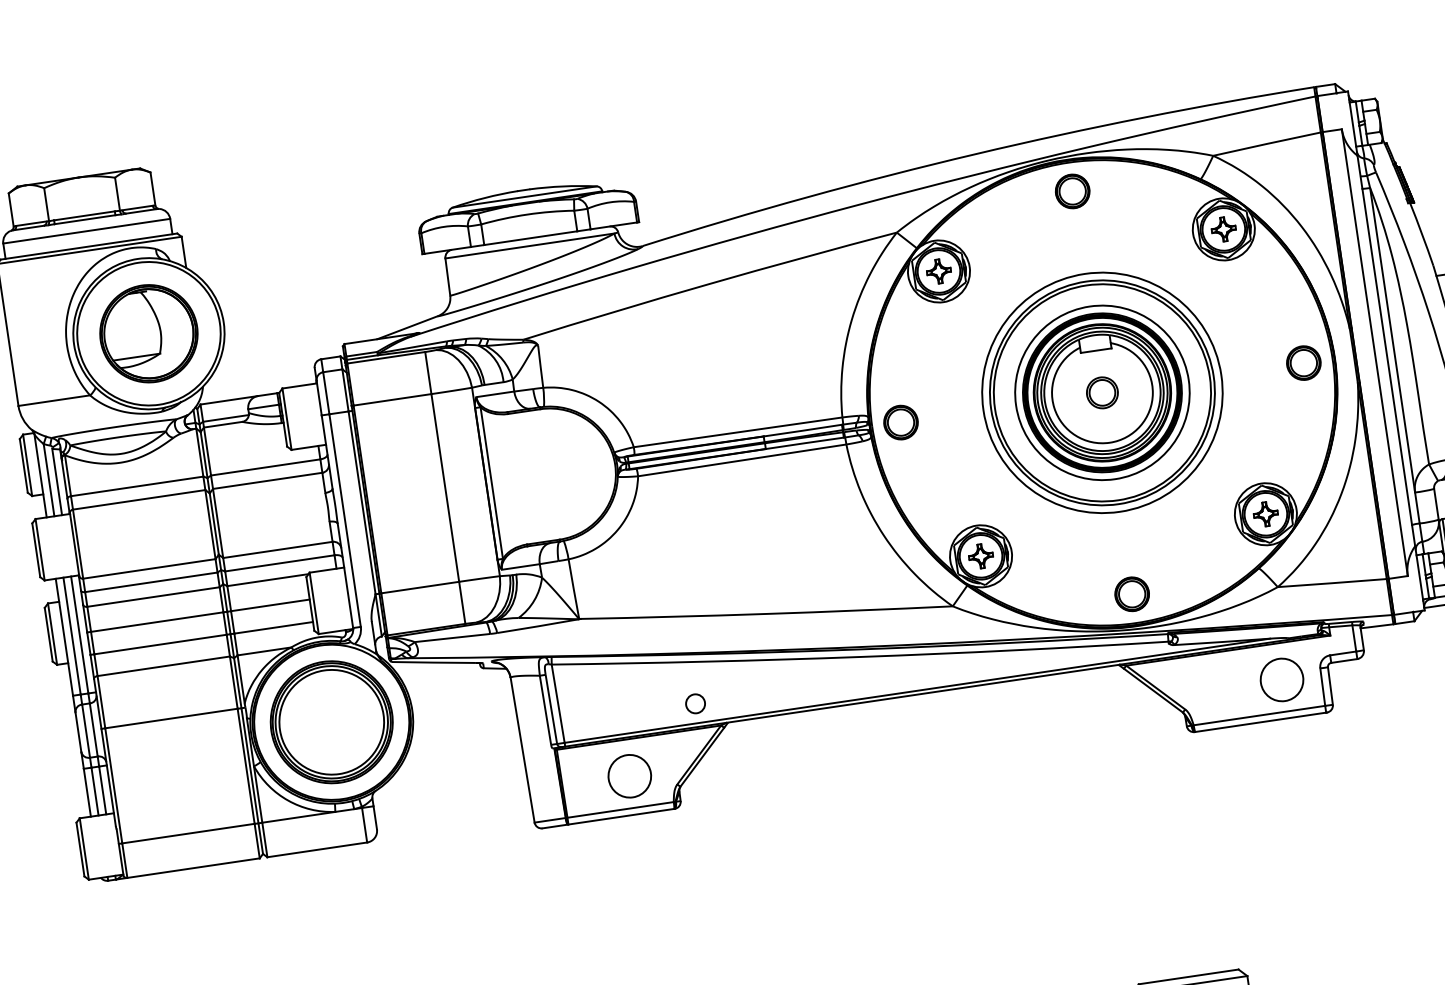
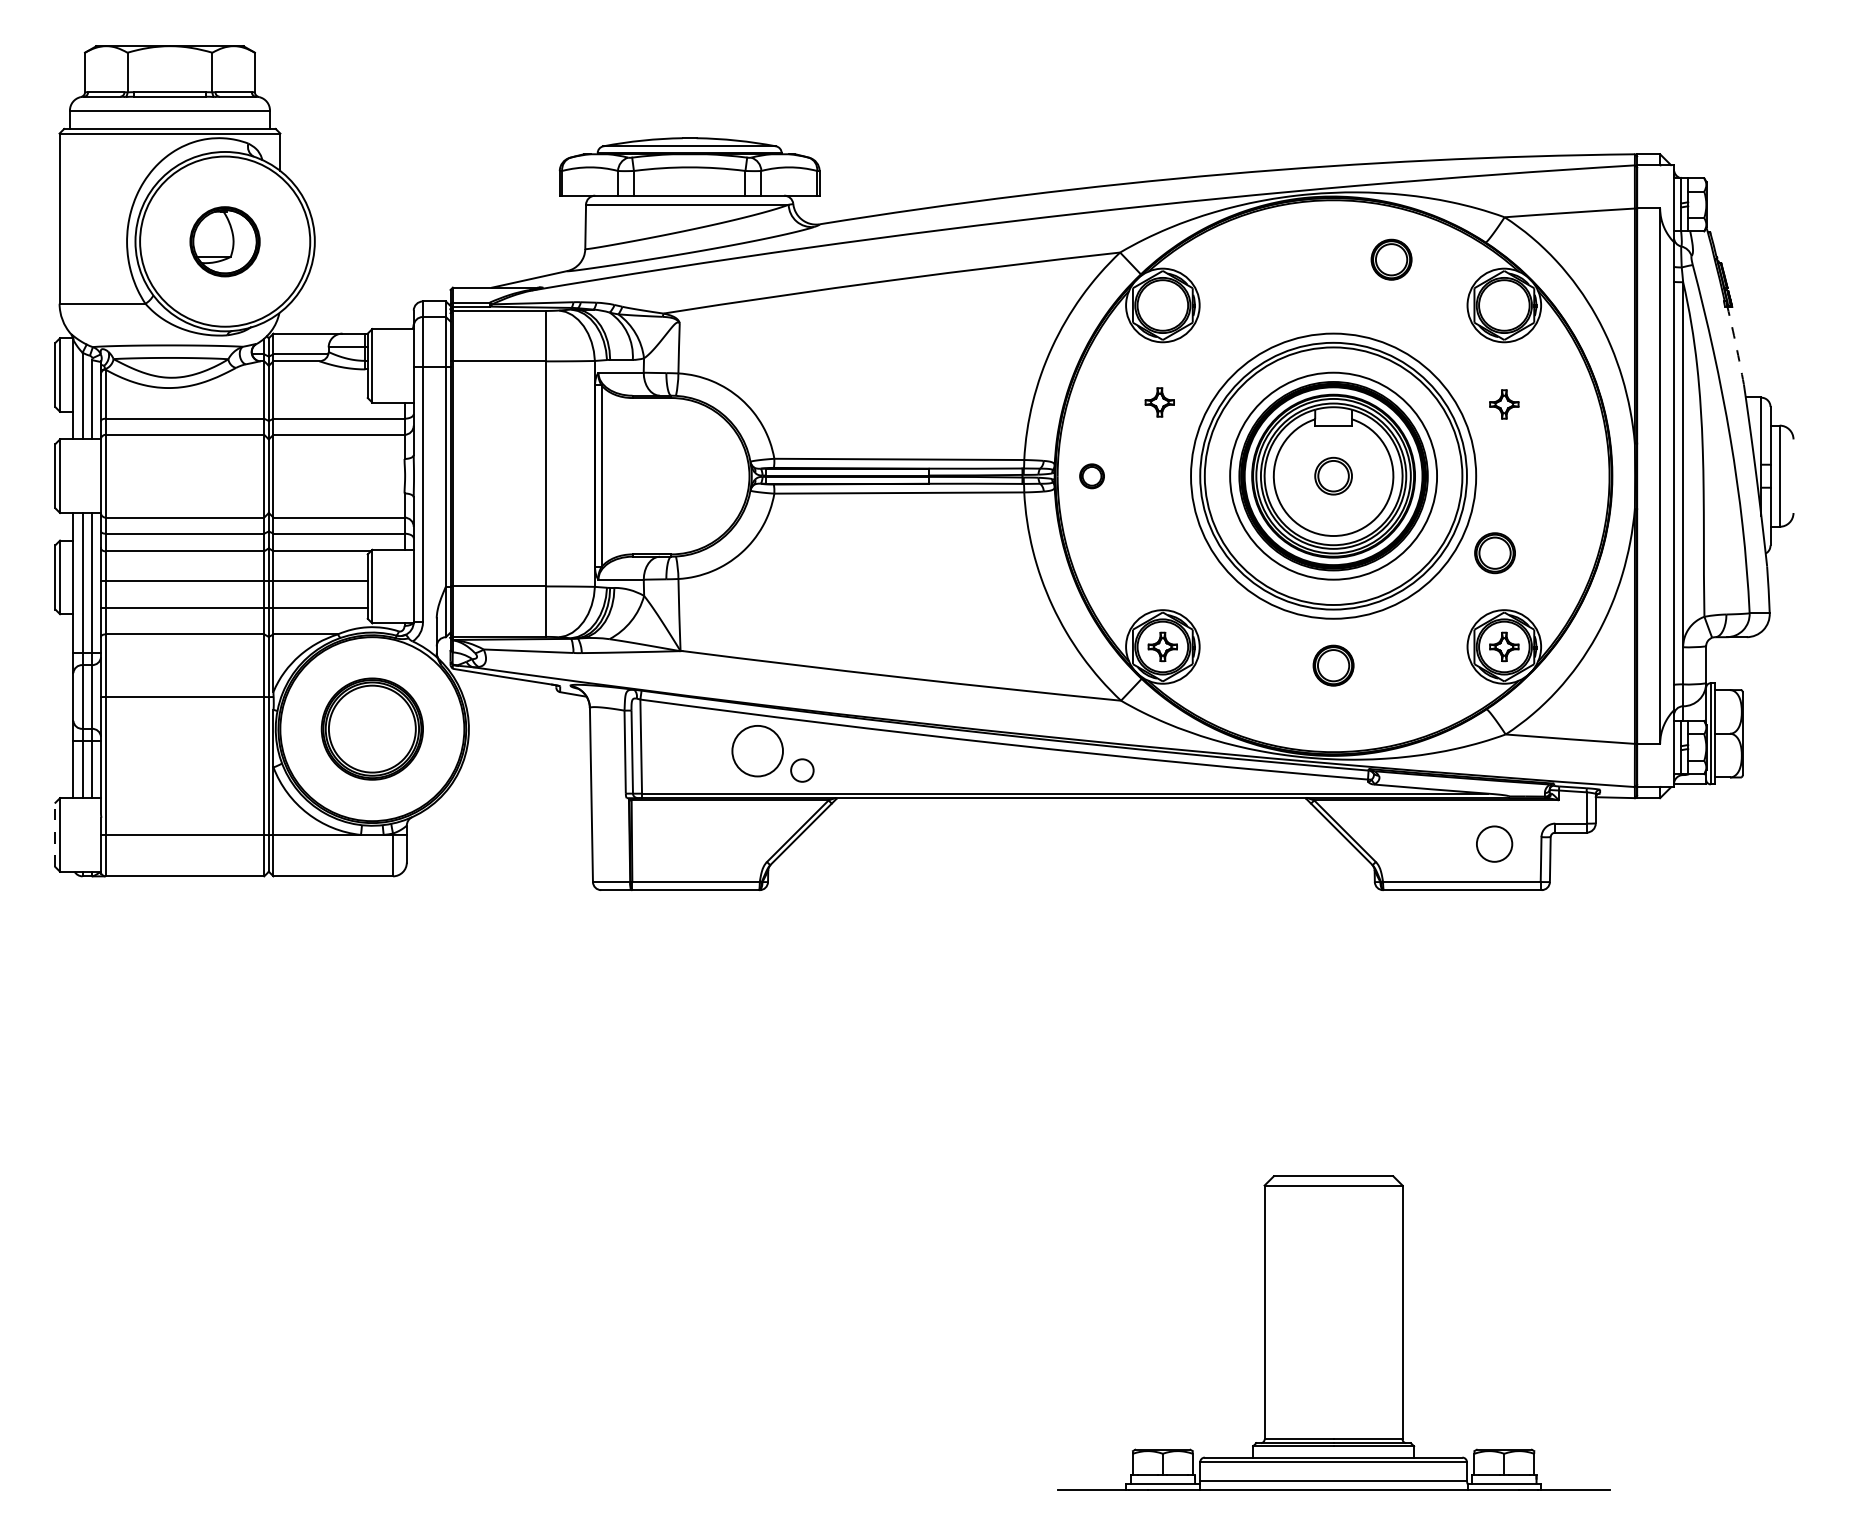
part: (1072, 191) -> (1391, 259), moved
part: (1223, 229) -> (1504, 404), moved
arc: (1422, 234) -> (1736, 345), solid -> dashed
part: (938, 271) -> (1159, 402), moved
part: (148, 333) -> (224, 241), size x0.6
part: (1303, 363) -> (1494, 553), moved
part: (900, 422) -> (1091, 476), size x0.6
part: (1132, 594) -> (1333, 665), moved
circle: (1281, 679) -> (1494, 843), size x0.7
part: (331, 721) -> (372, 728), size x0.7
circle: (629, 776) -> (757, 751), moved
line: (80, 849) -> (55, 834), solid -> dashed

